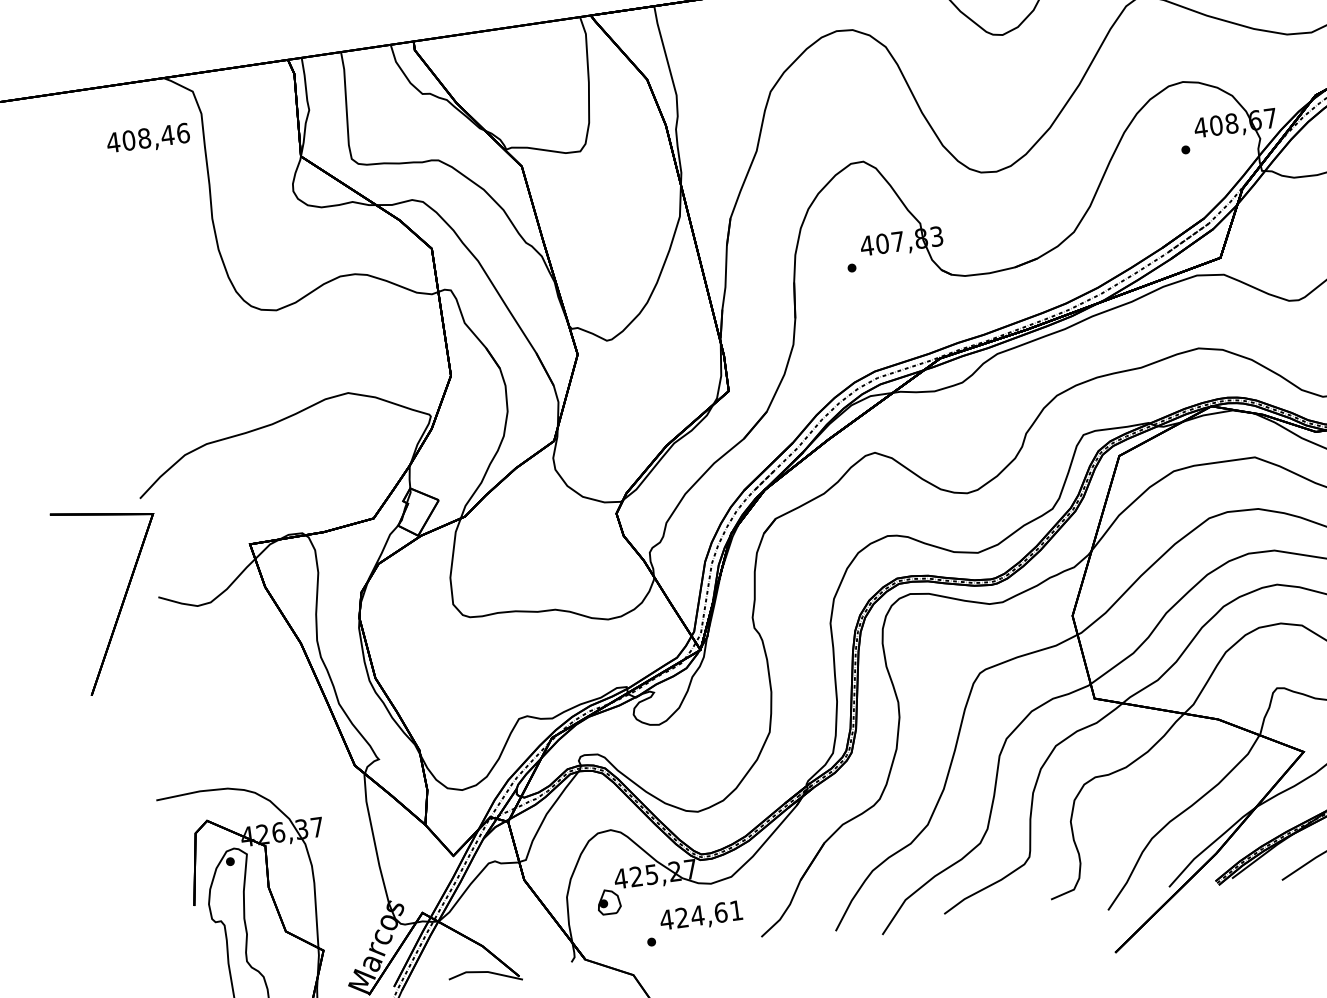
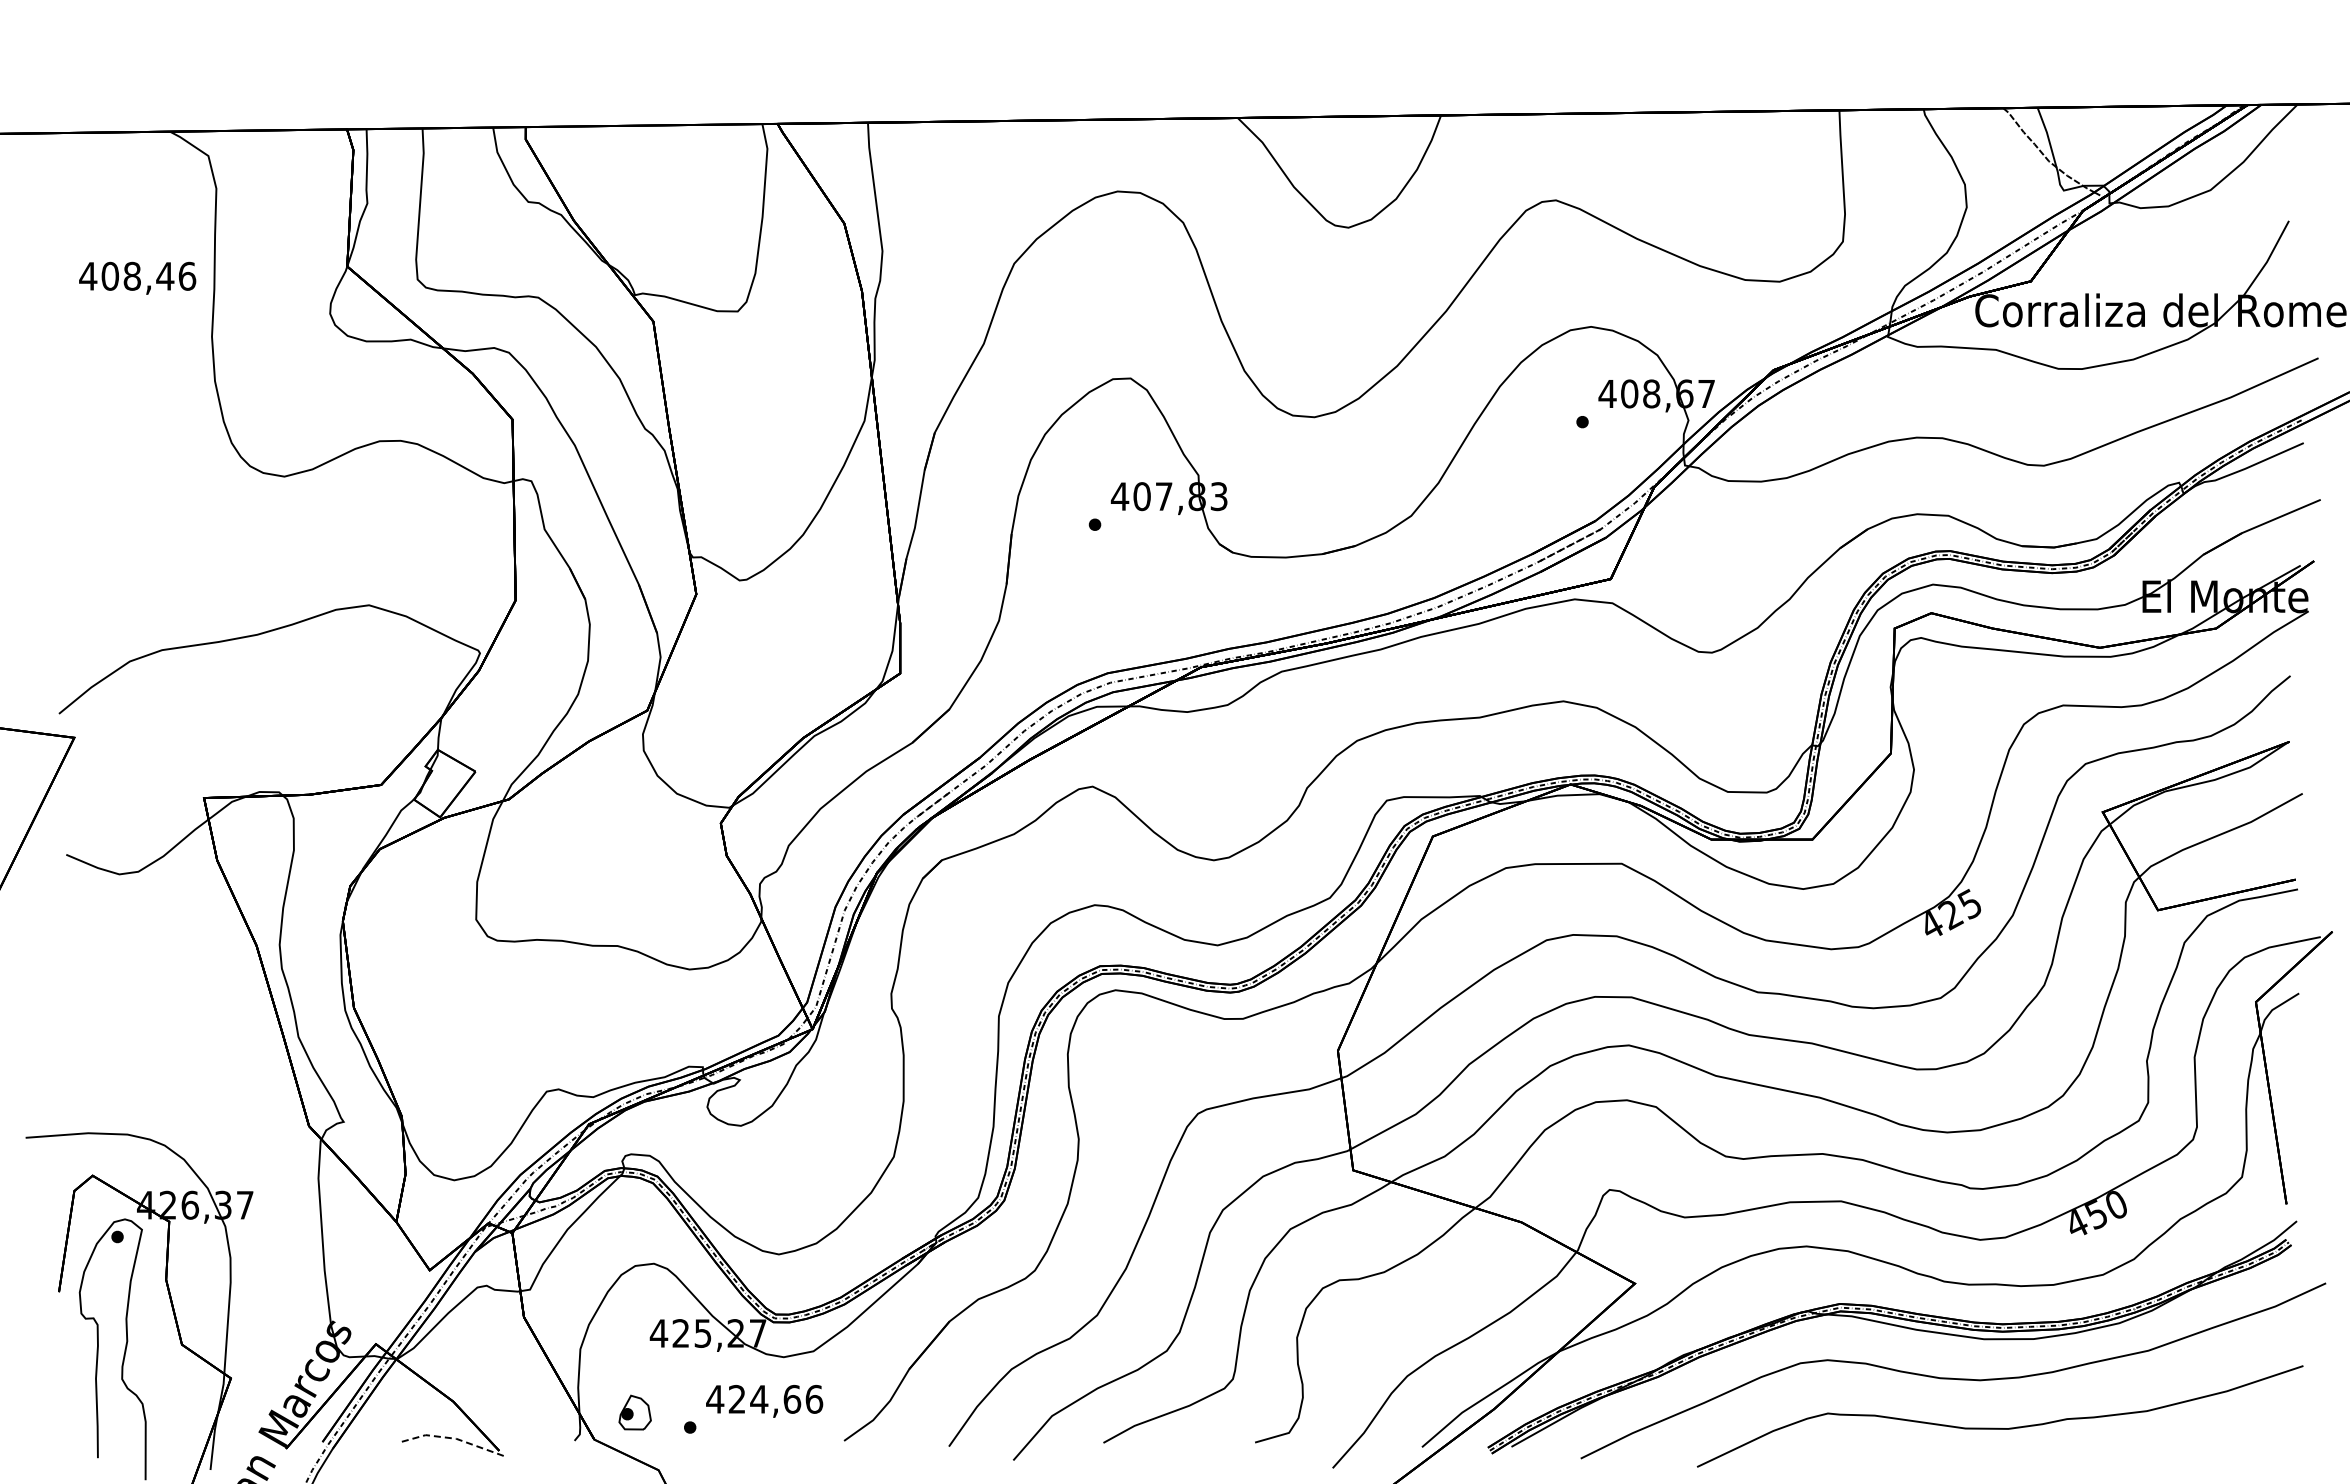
text: (148, 138) -> (137, 277), moved
part: (608, 901) -> (634, 1412), moved
text: (736, 909) -> (814, 1398), 424,61 -> 424,66
line: (485, 972) -> (452, 1438), solid -> dashed

